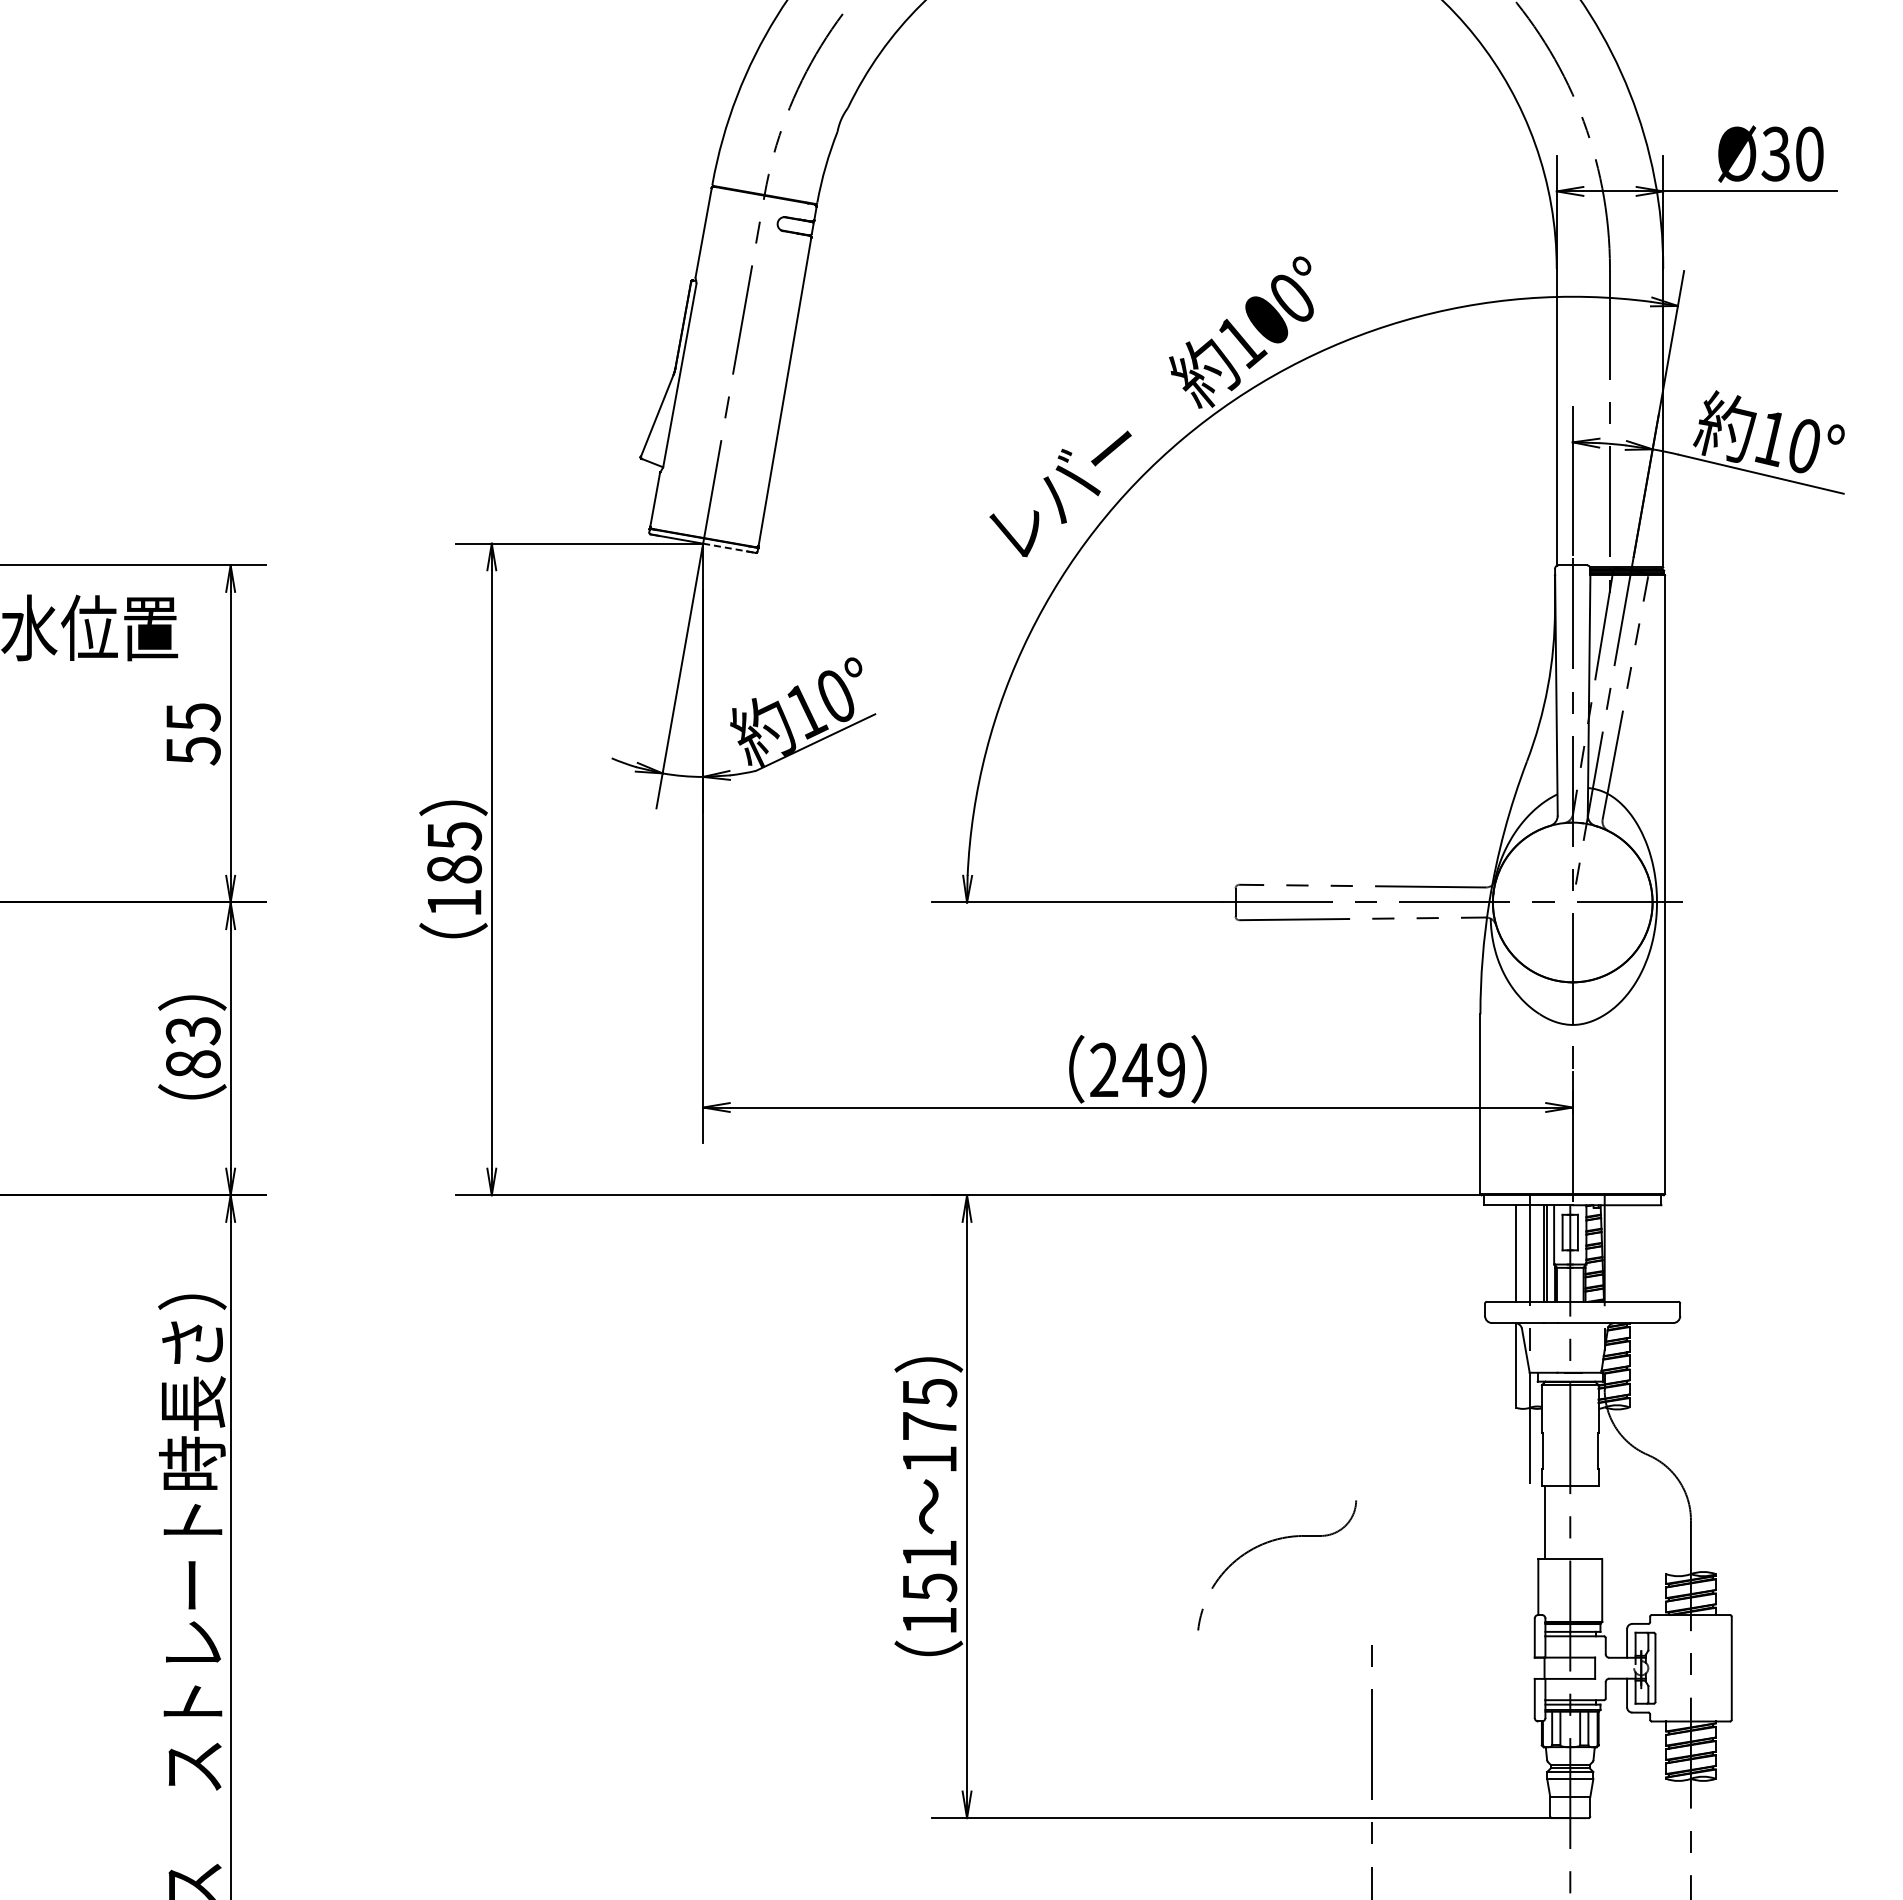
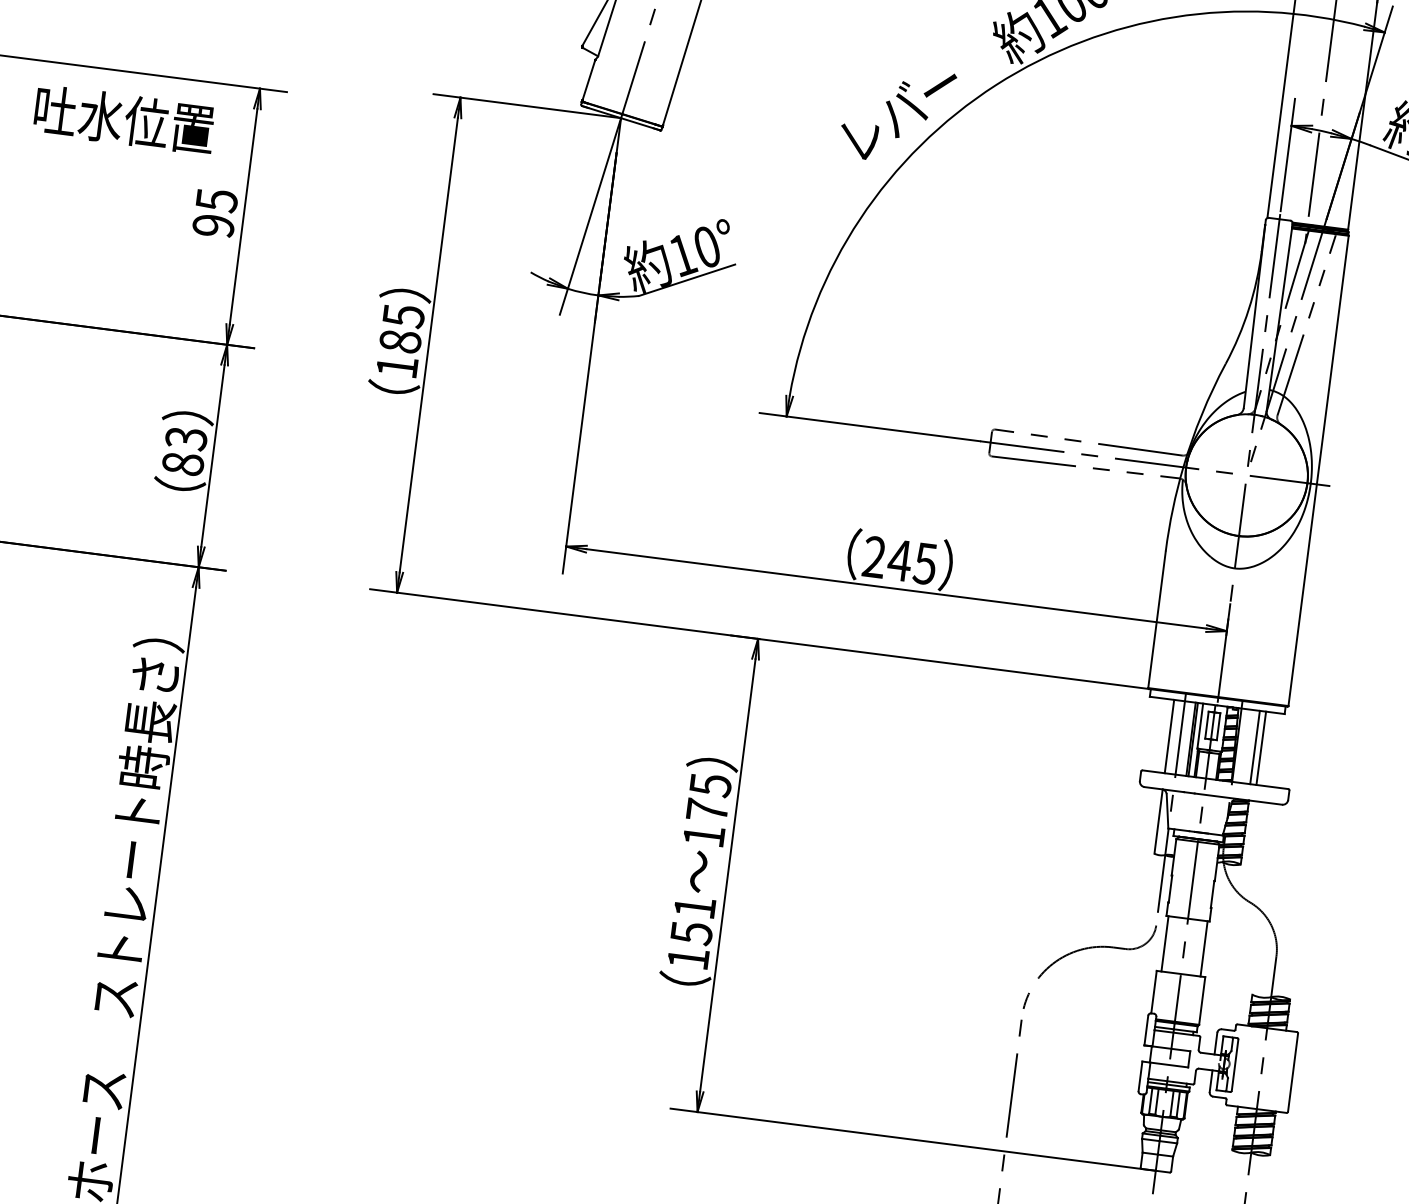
line: (729, 548) -> (640, 124), dashed -> solid
text: (192, 751) -> (212, 226), 55 -> 95
text: (1170, 1069) -> (924, 563), 249 -> 245
line: (1628, 1253) -> (1254, 747), added
line: (1636, 1253) -> (1261, 748), added
line: (1596, 1522) -> (1204, 948), added
part: (1265, 1544) -> (1083, 950), moved

